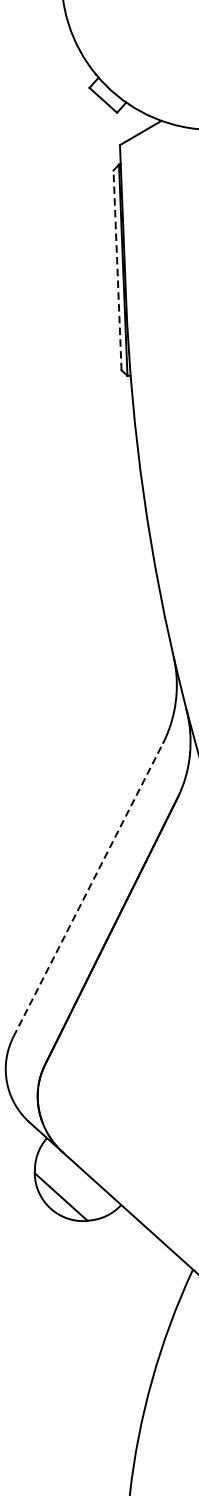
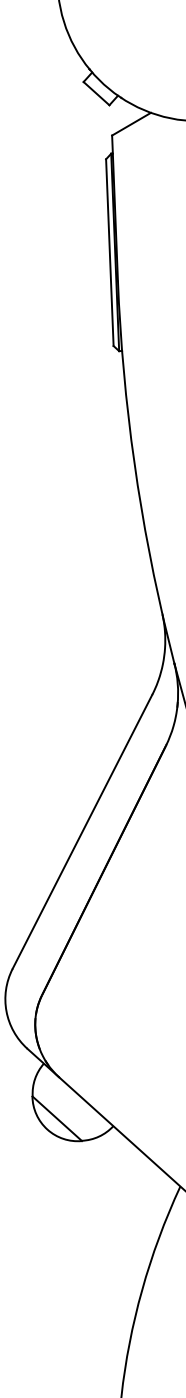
line: (117, 270) -> (109, 252), dashed -> solid
line: (88, 889) -> (82, 831), dashed -> solid

